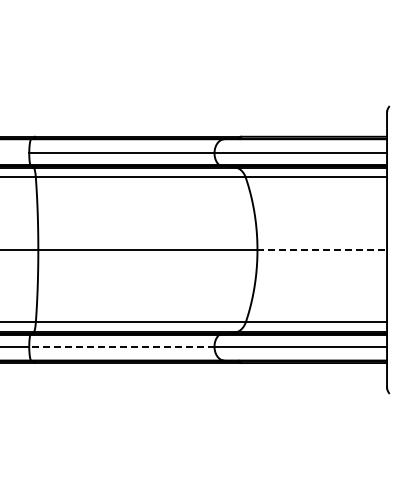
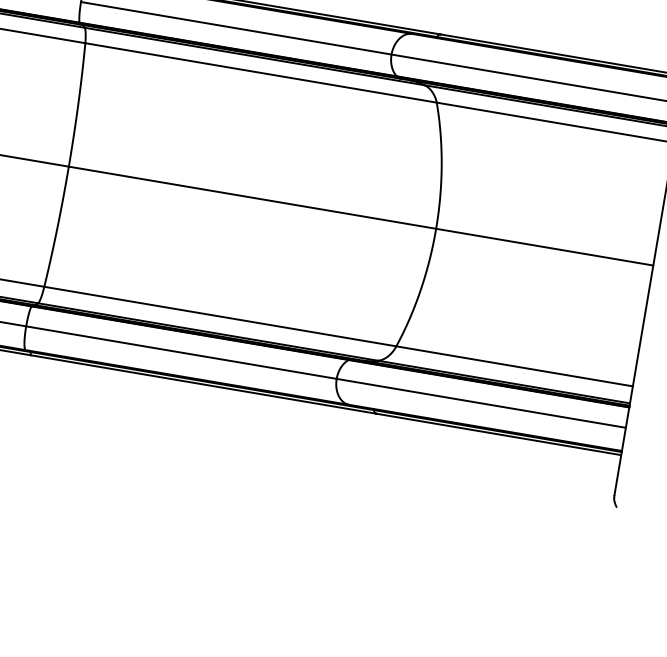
line: (322, 249) -> (545, 246), dashed -> solid
line: (121, 346) -> (180, 352), dashed -> solid

